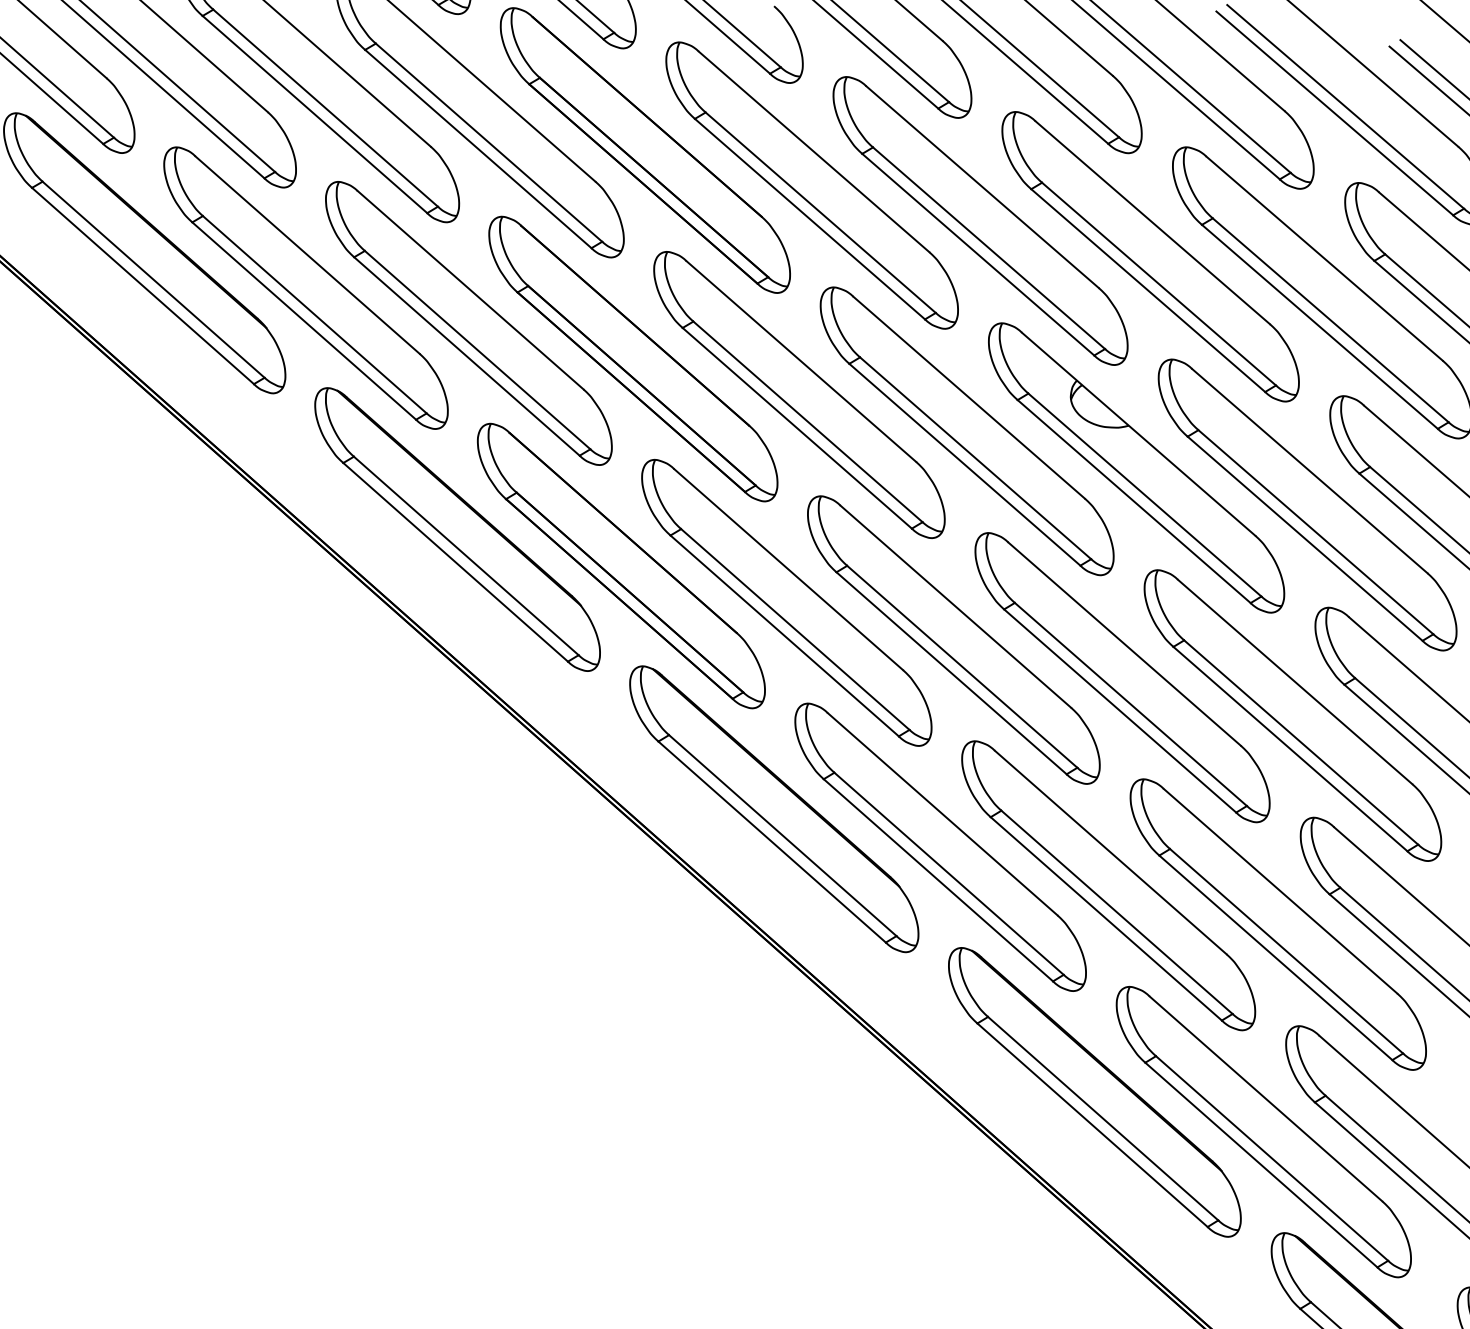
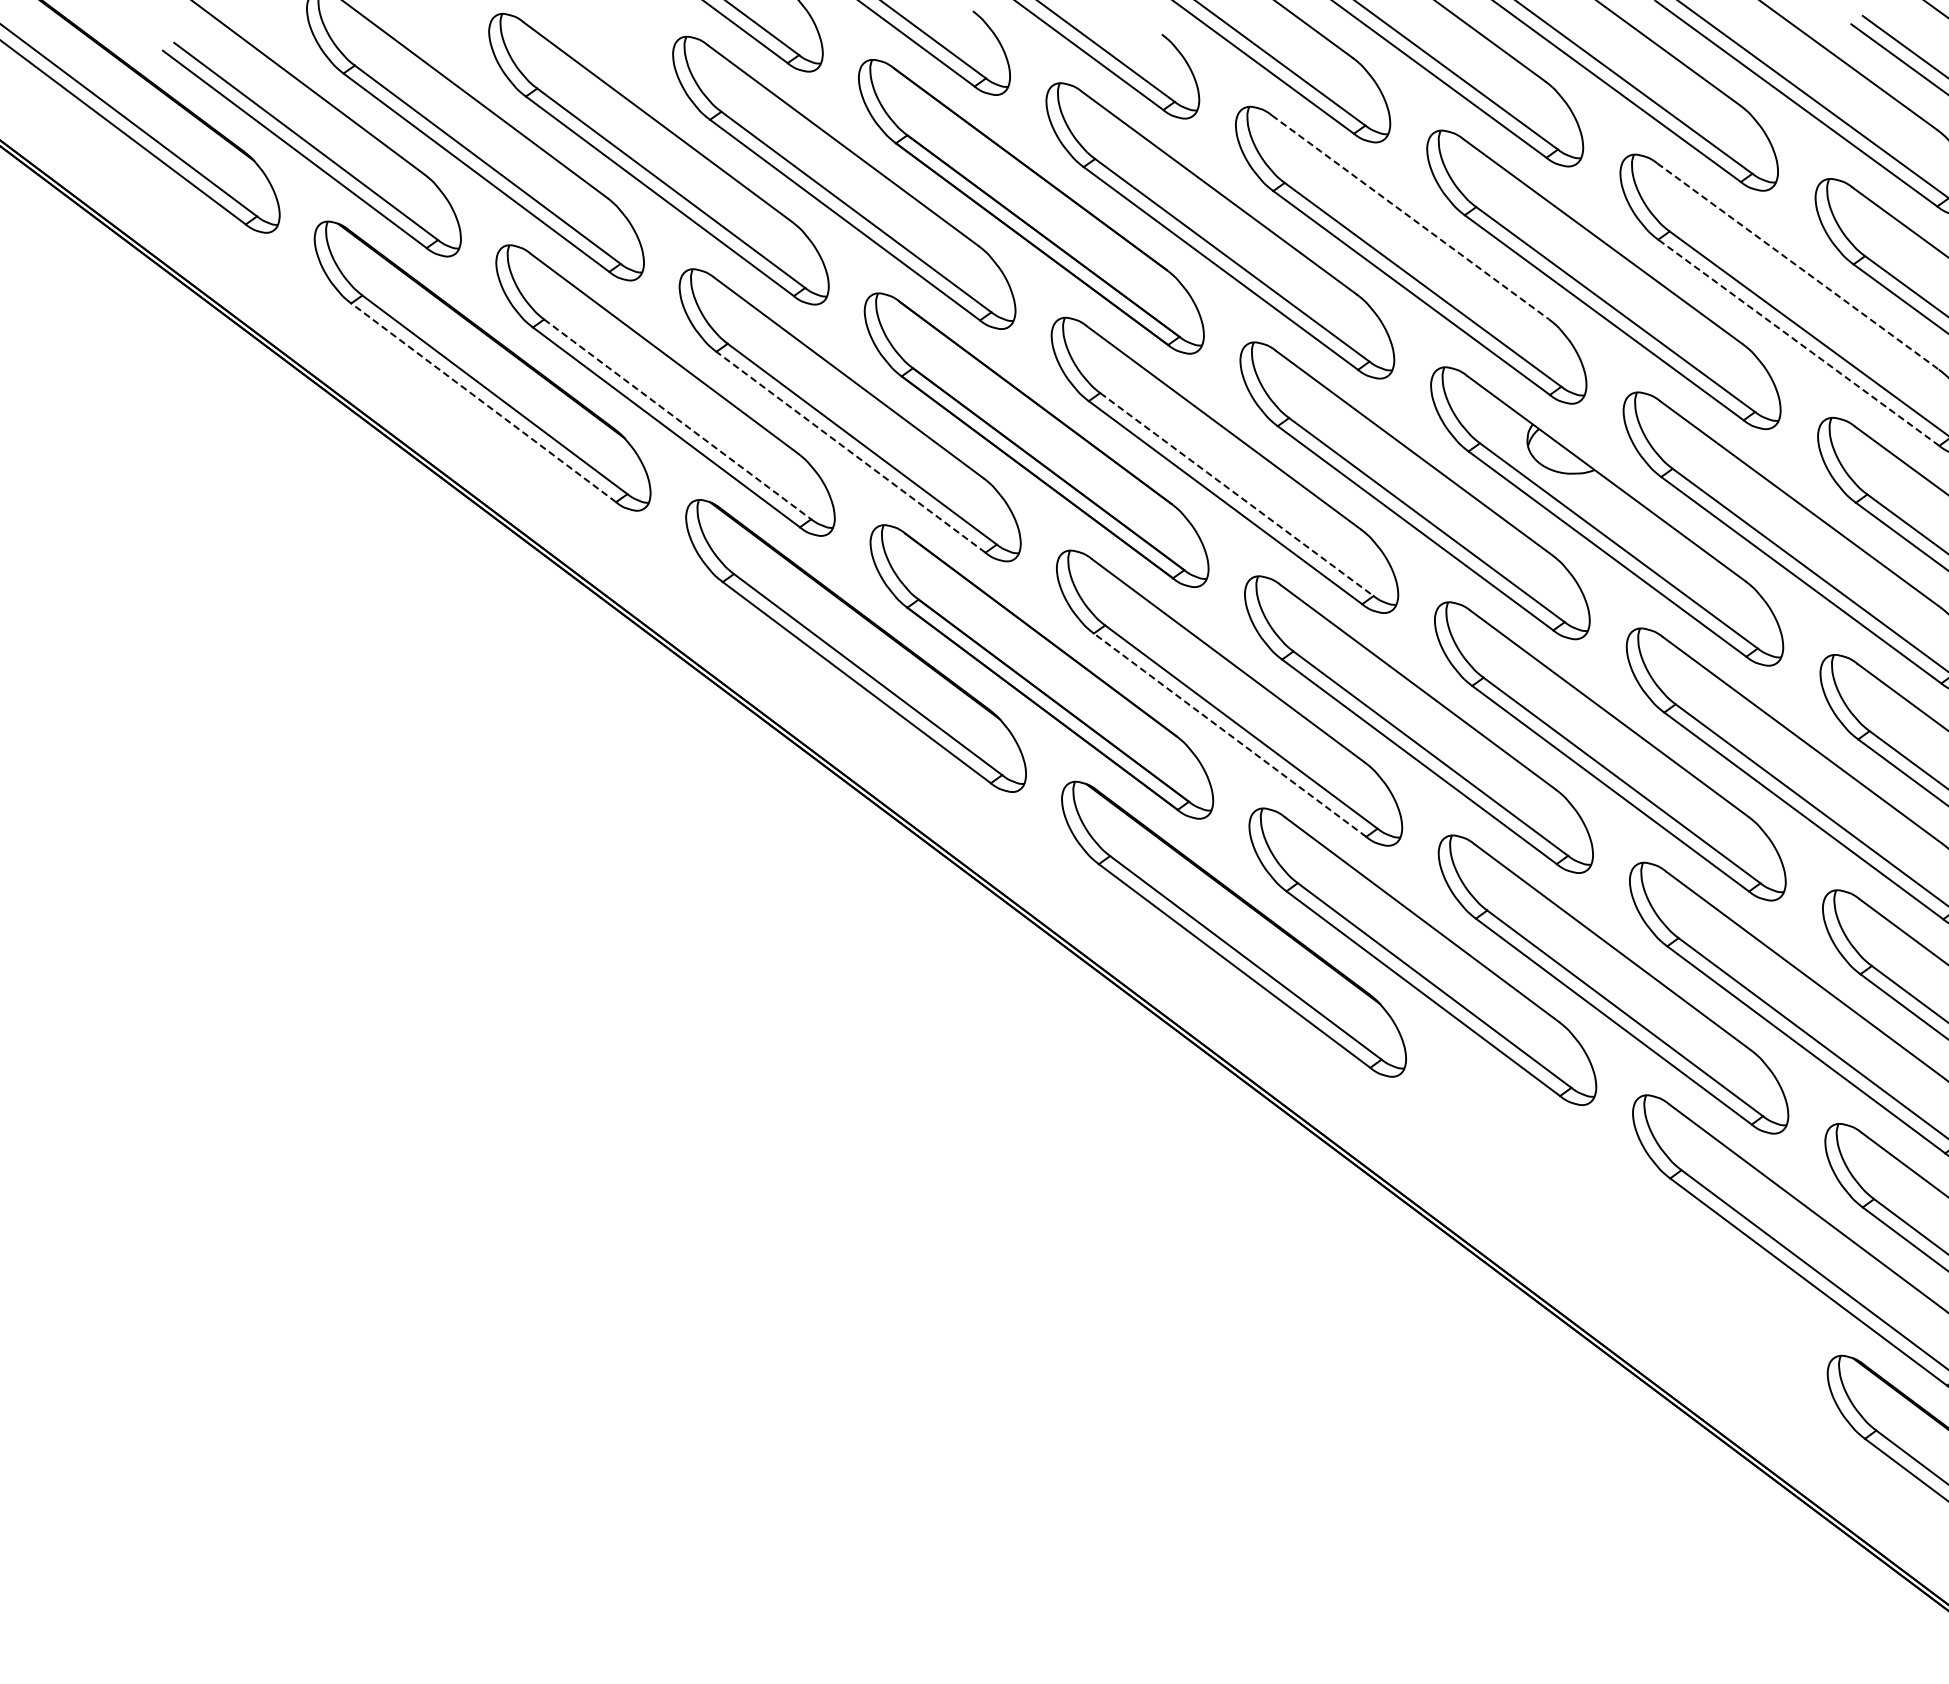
line: (982, 187) -> (1410, 217), solid -> dashed
line: (1325, 258) -> (1798, 266), solid -> dashed
line: (142, 285) -> (483, 402), solid -> dashed
line: (314, 314) -> (677, 419), solid -> dashed
line: (1319, 326) -> (1798, 342), solid -> dashed
line: (466, 356) -> (850, 452), solid -> dashed
line: (808, 421) -> (1237, 494), solid -> dashed
line: (785, 636) -> (1230, 735), solid -> dashed
part: (1094, 1091) -> (1616, 1215), removed

